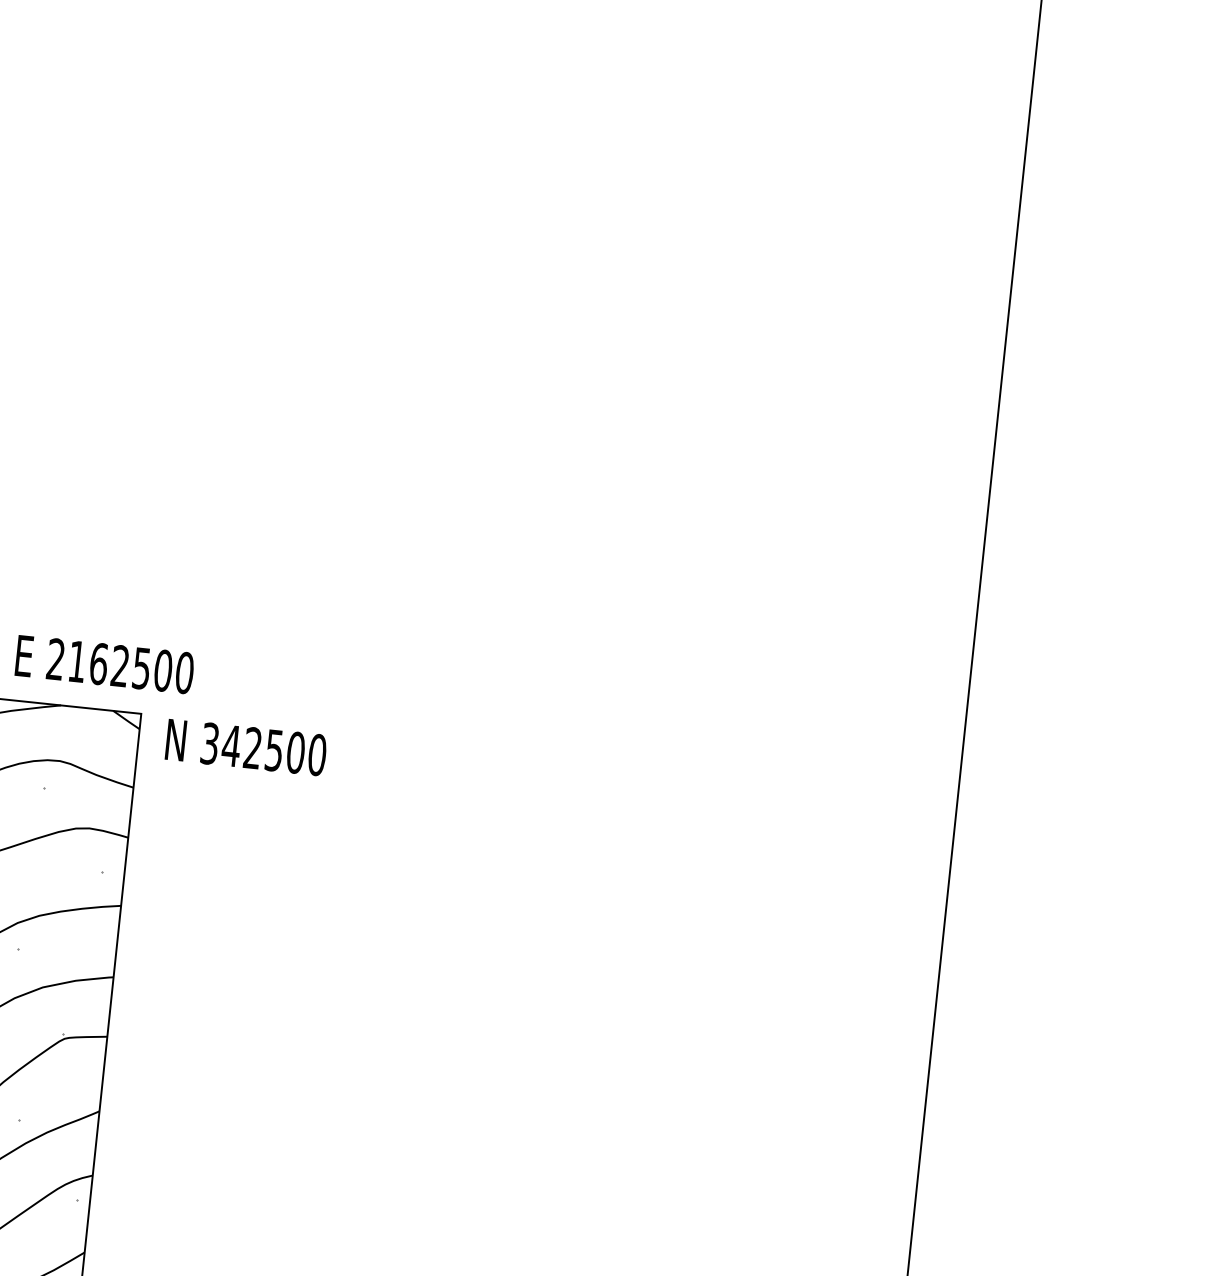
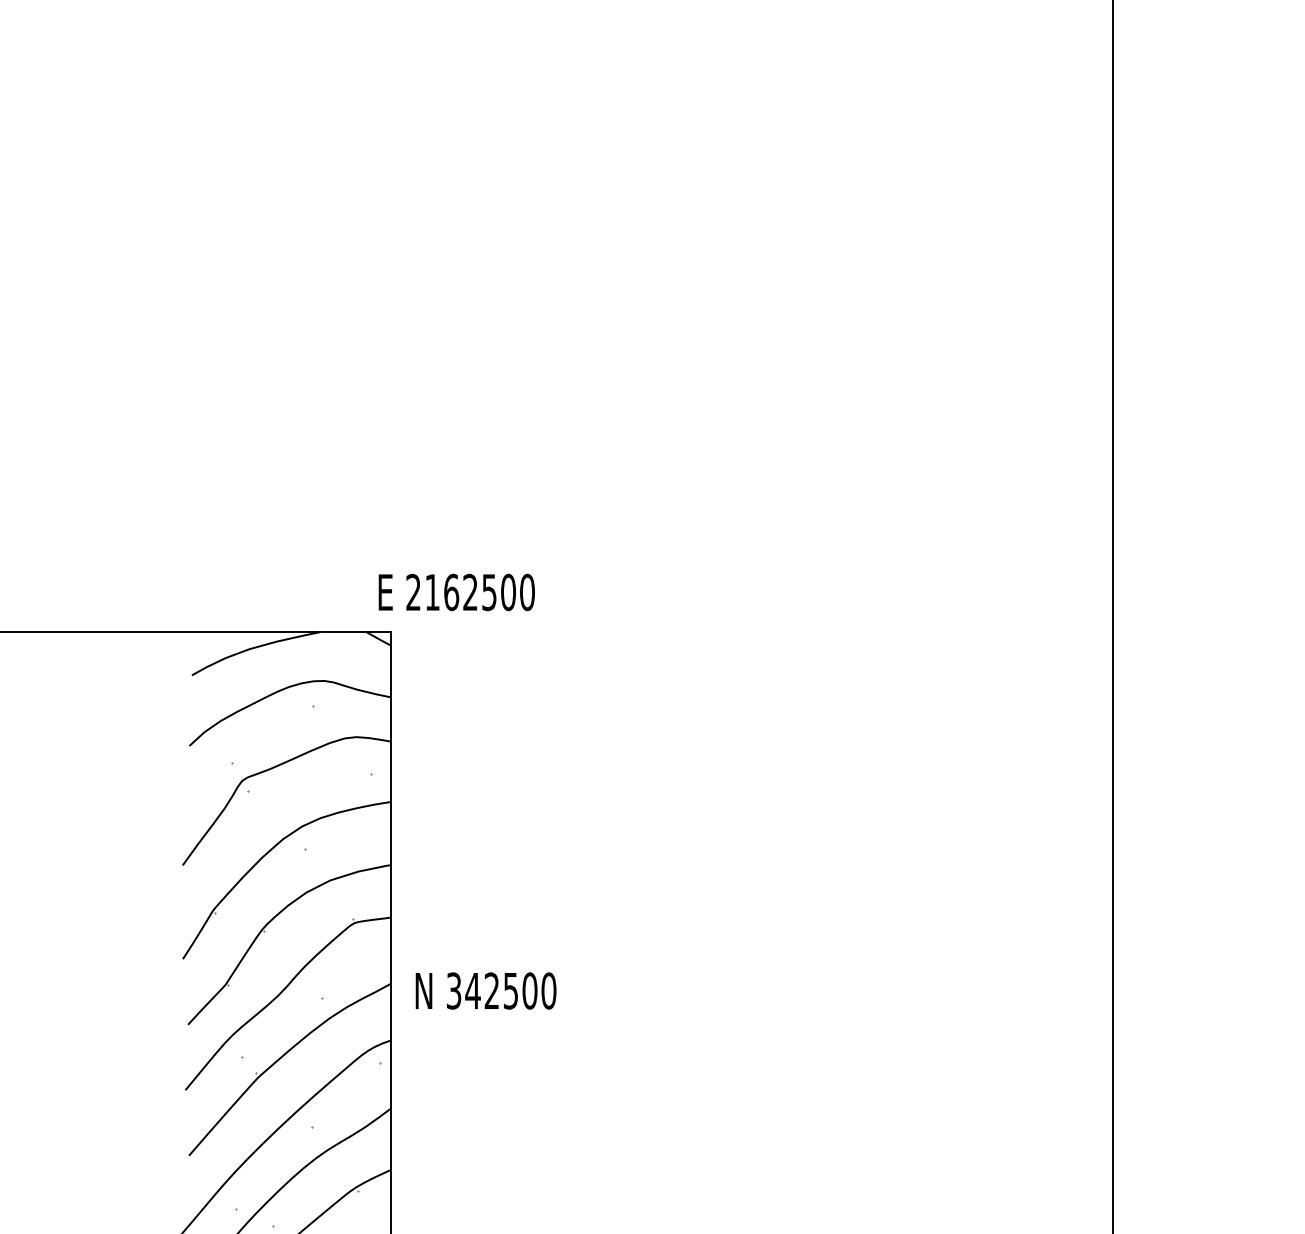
text: (104, 664) -> (456, 592), moved
text: (245, 746) -> (485, 990), moved

